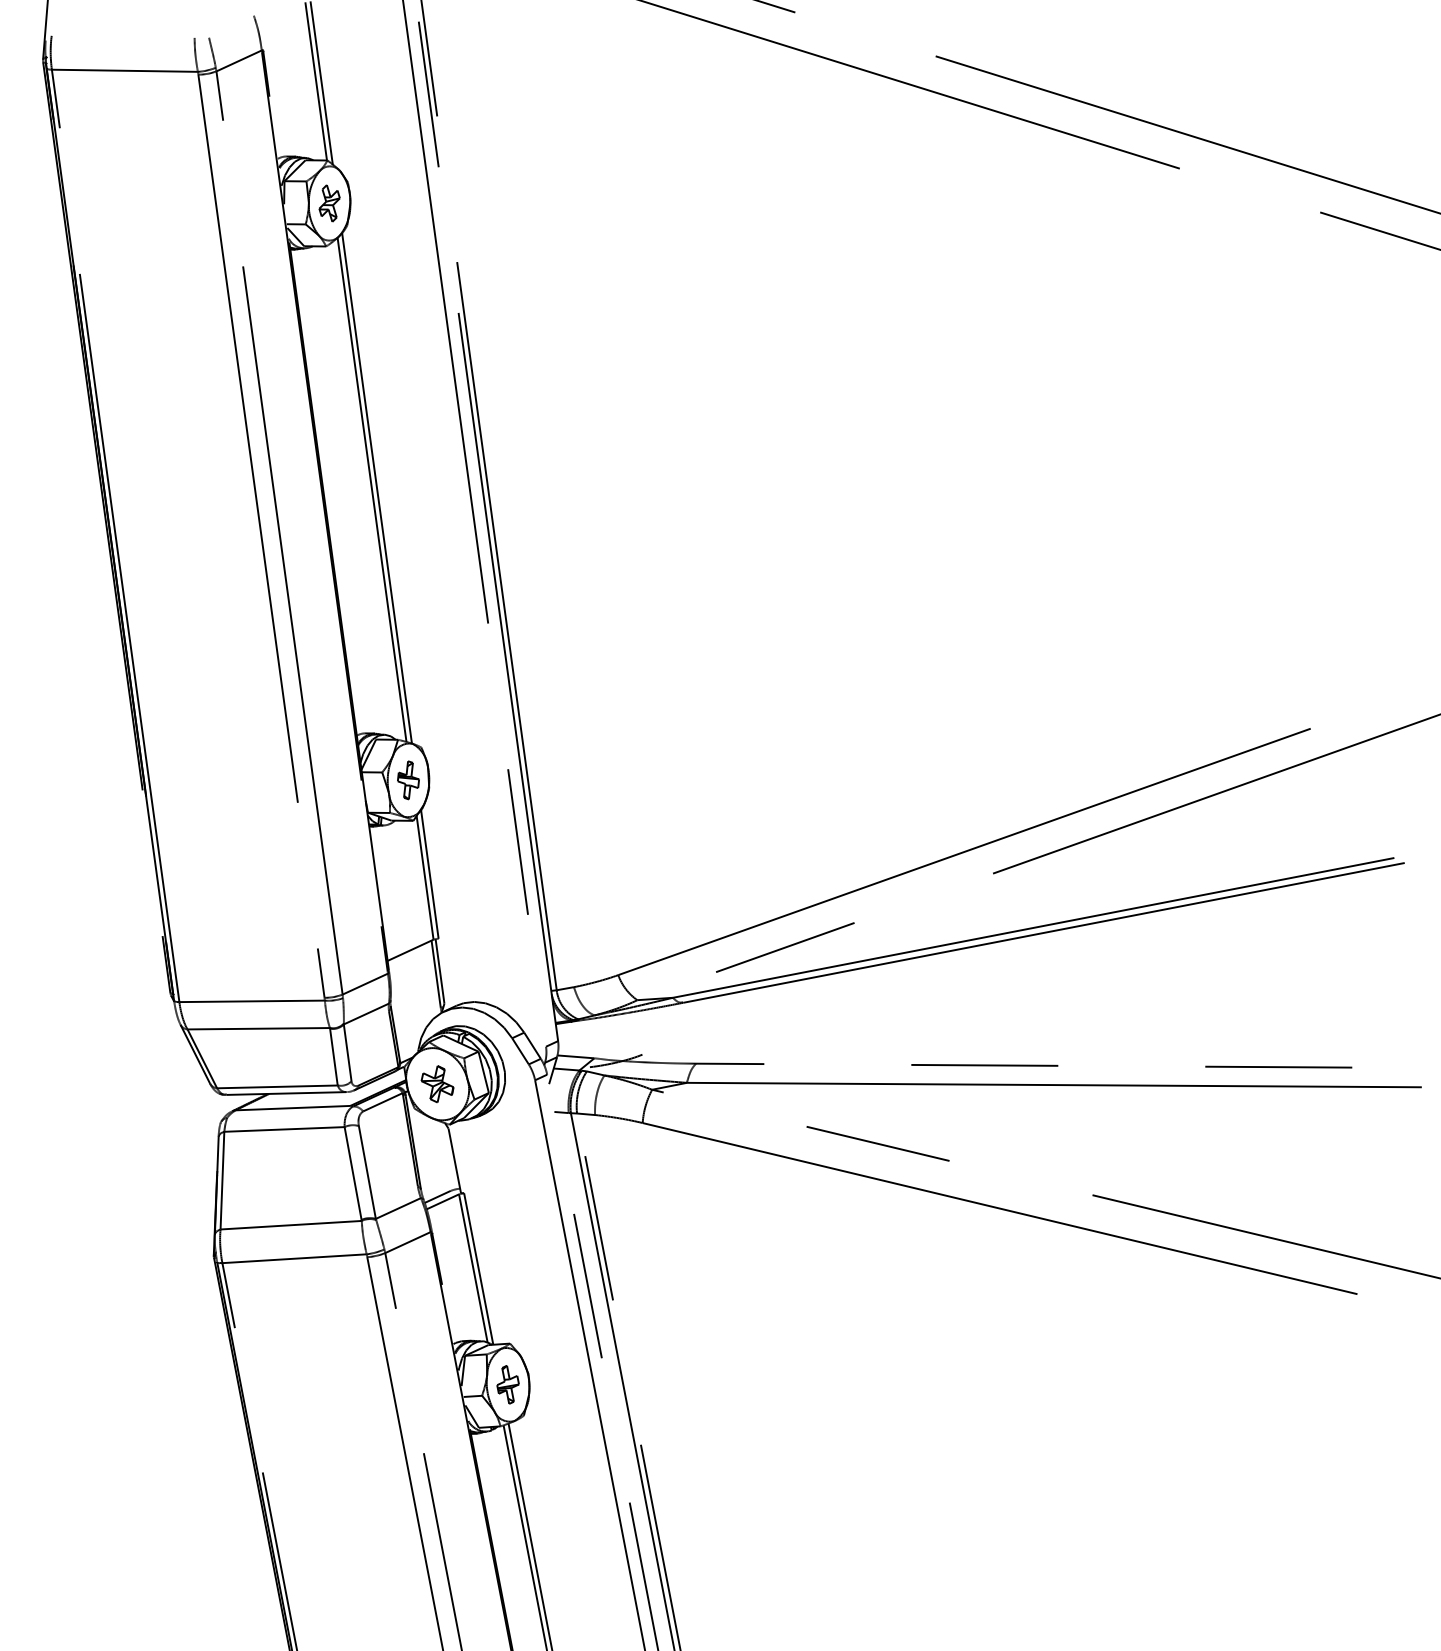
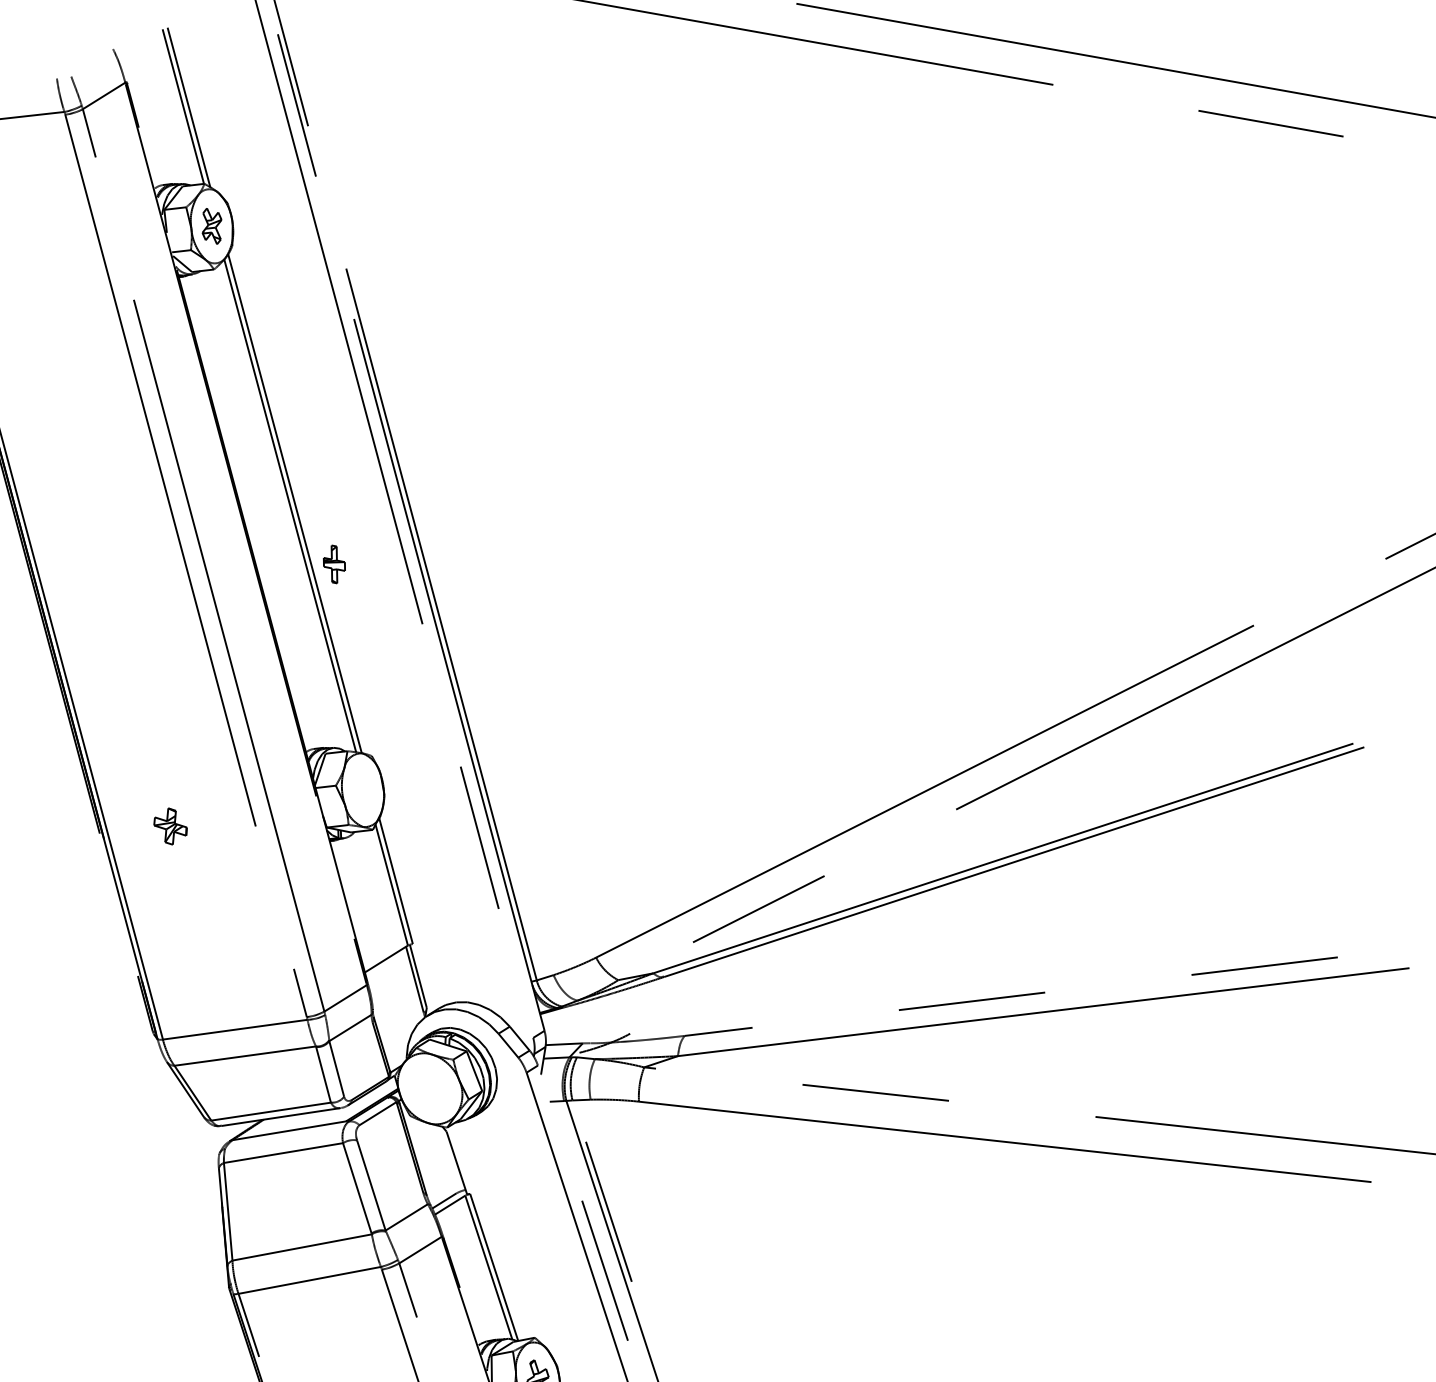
part: (408, 780) -> (334, 564), moved
part: (437, 1084) -> (170, 826), moved

